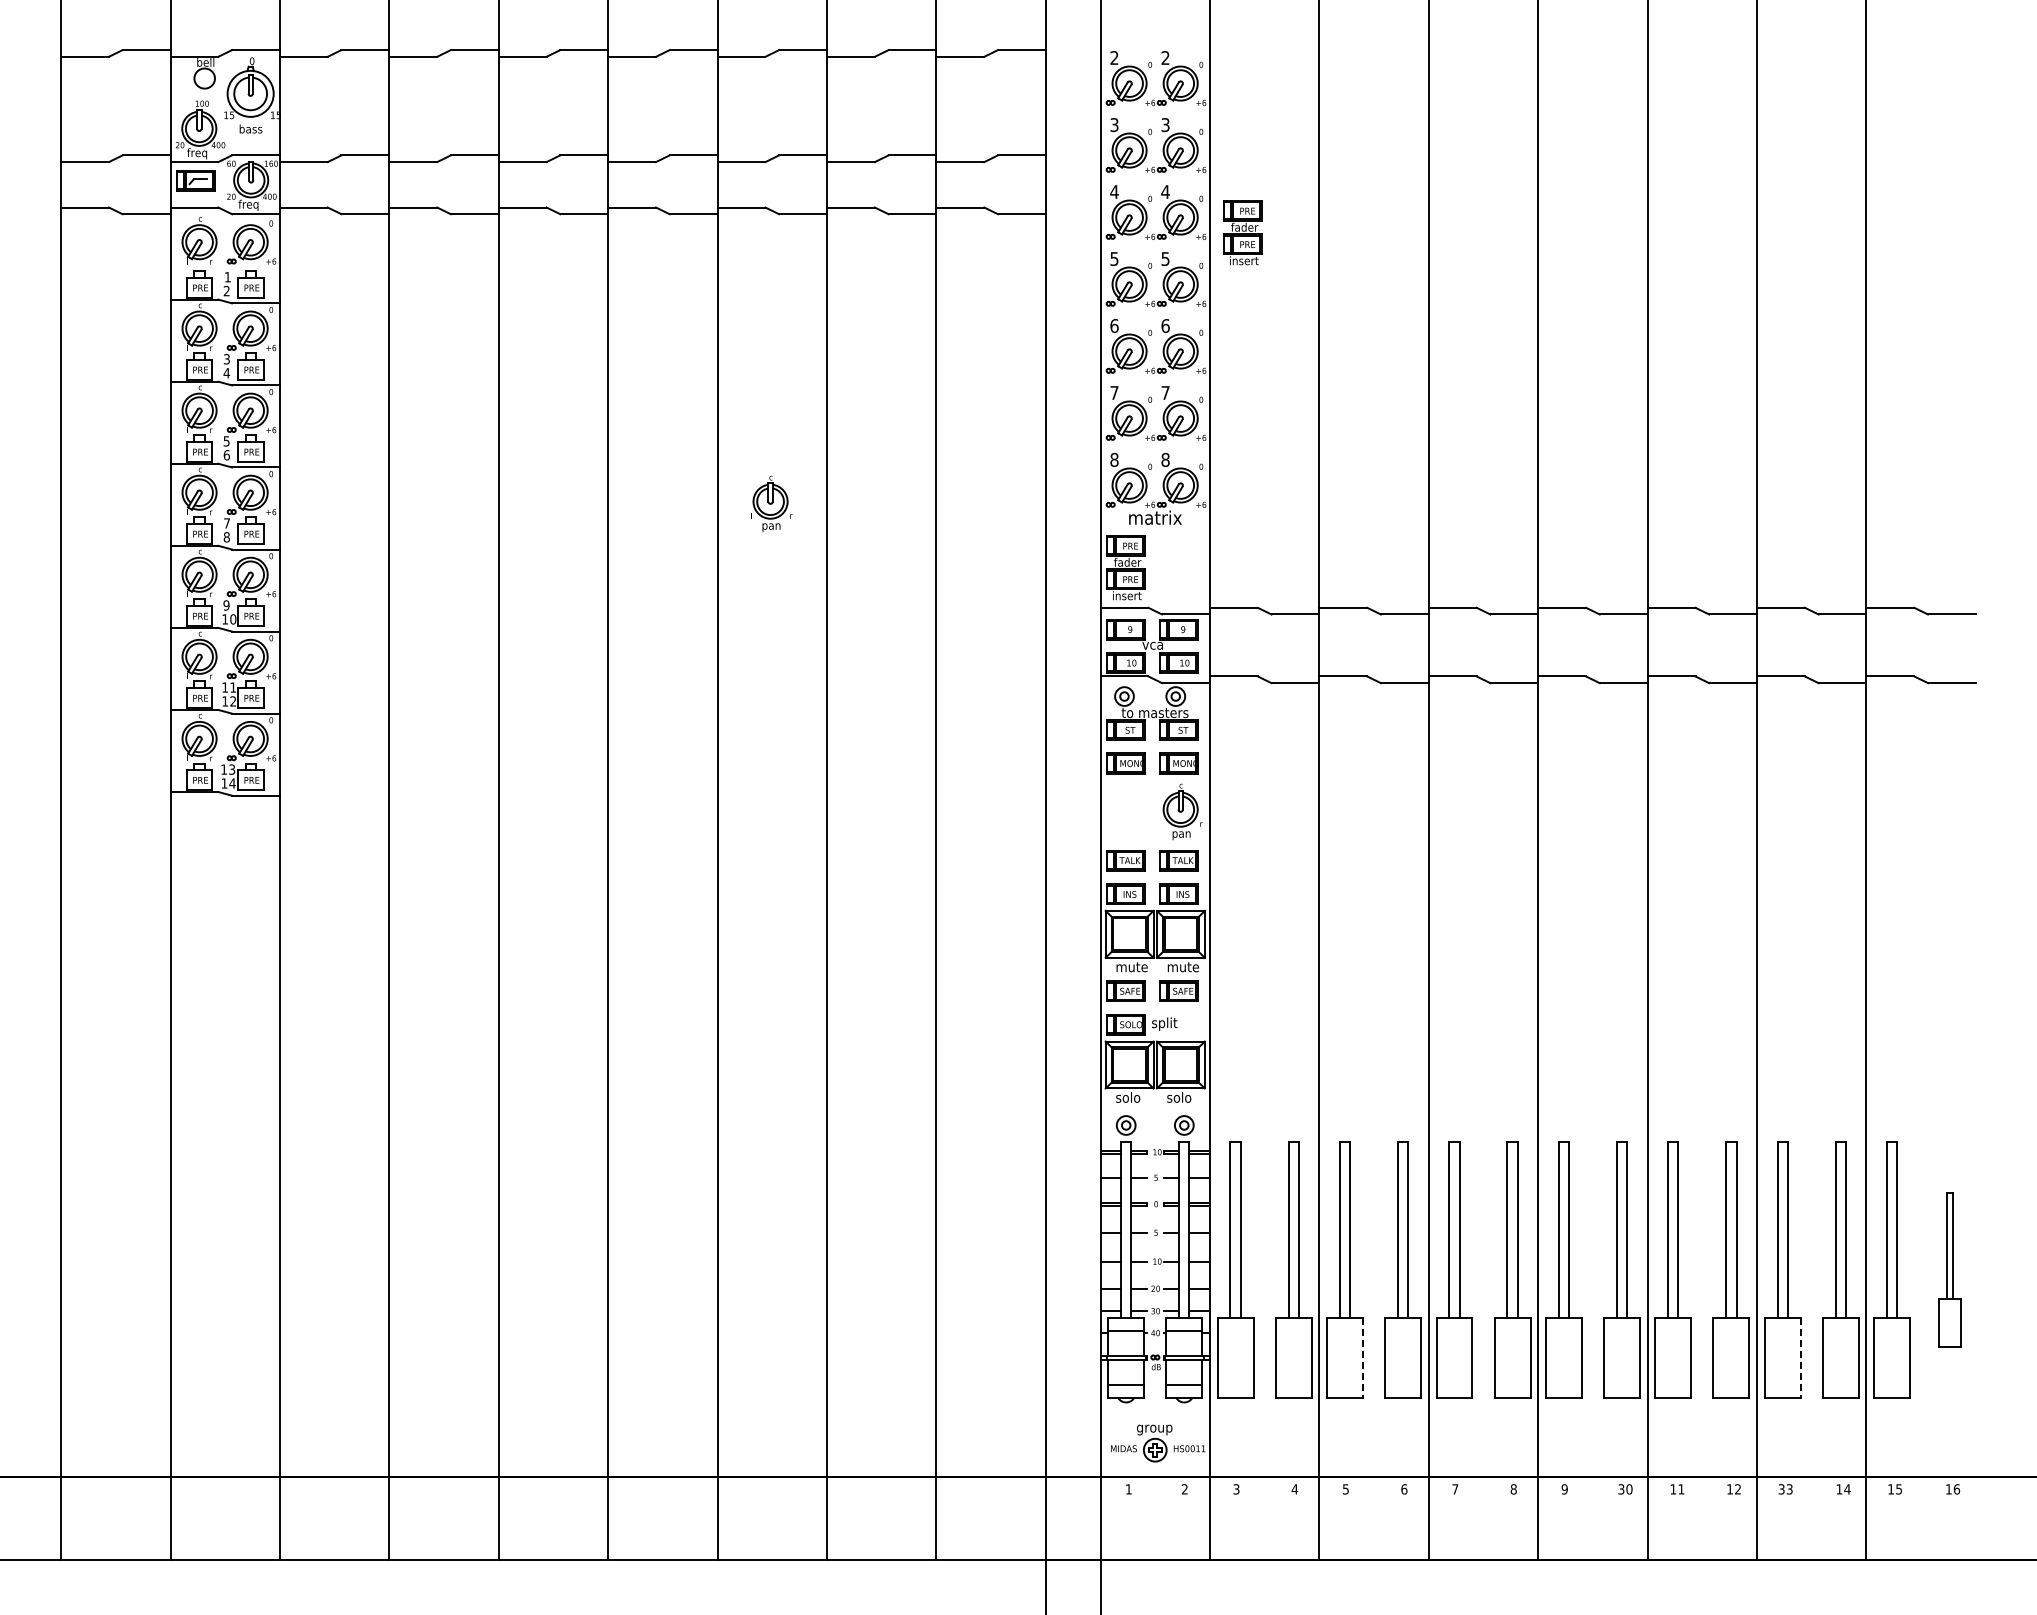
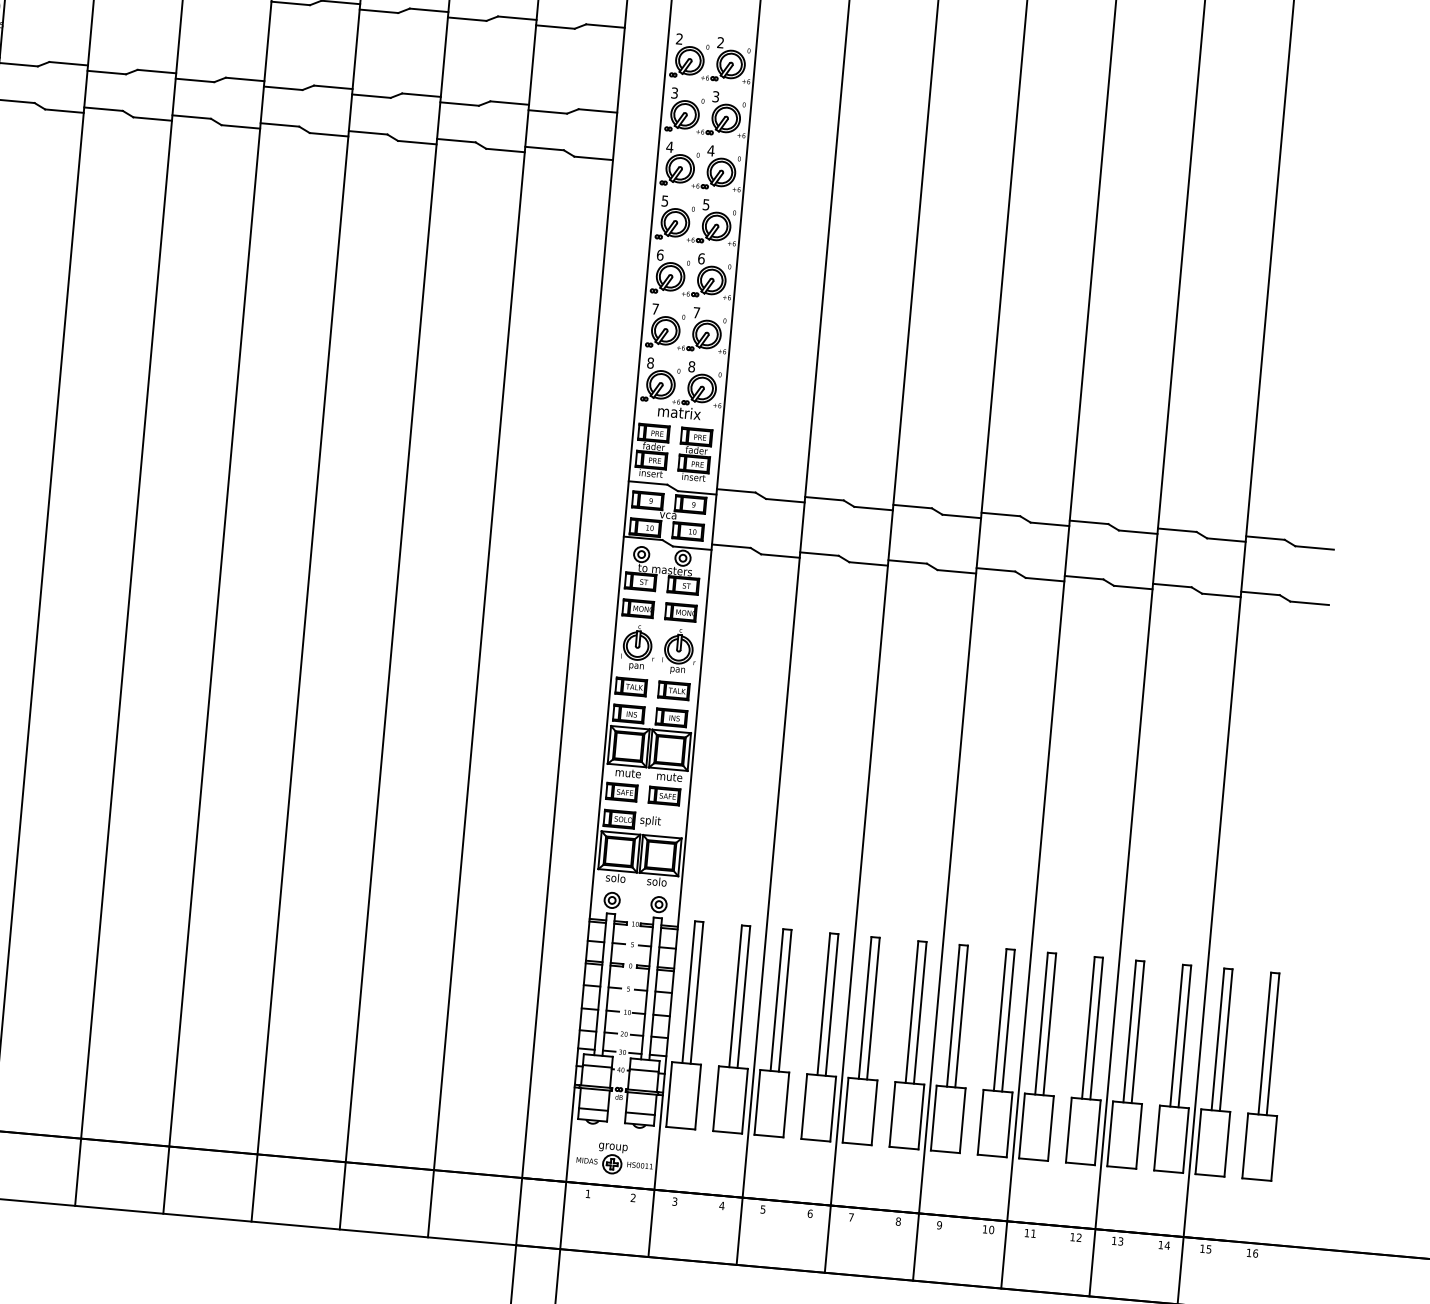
part: (1242, 232) -> (694, 454), moved
part: (771, 503) -> (638, 647), moved
part: (1949, 1269) -> (1265, 1075), size x1.67
line: (1362, 1358) -> (785, 1105), dashed -> solid
line: (1800, 1358) -> (1138, 1136), dashed -> solid
text: (1621, 1489) -> (985, 1229), 30 -> 10
text: (1781, 1489) -> (1114, 1241), 33 -> 13

